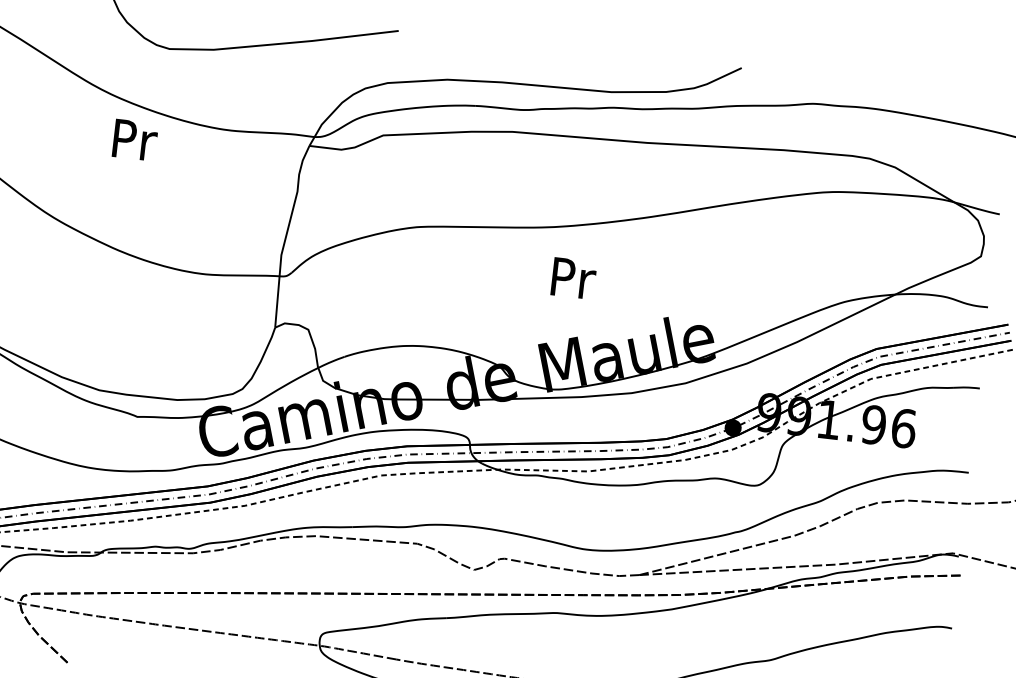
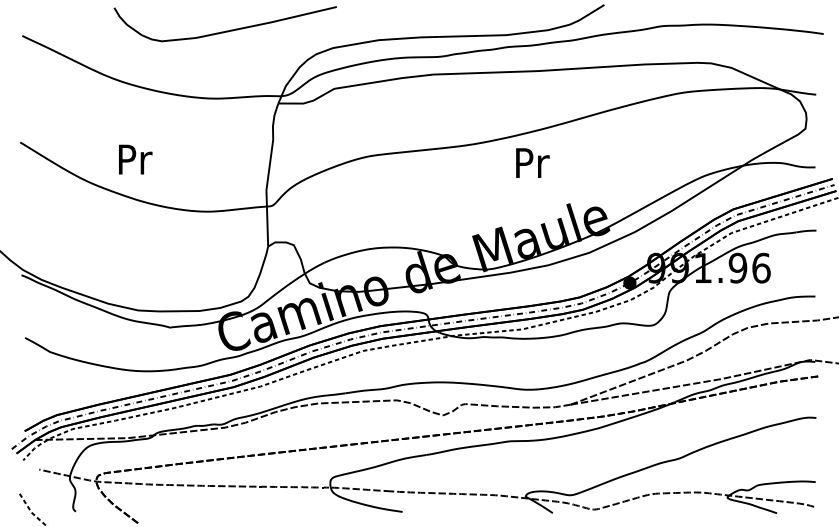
text: (135, 140) -> (135, 159), moved
text: (573, 277) -> (532, 162), moved

